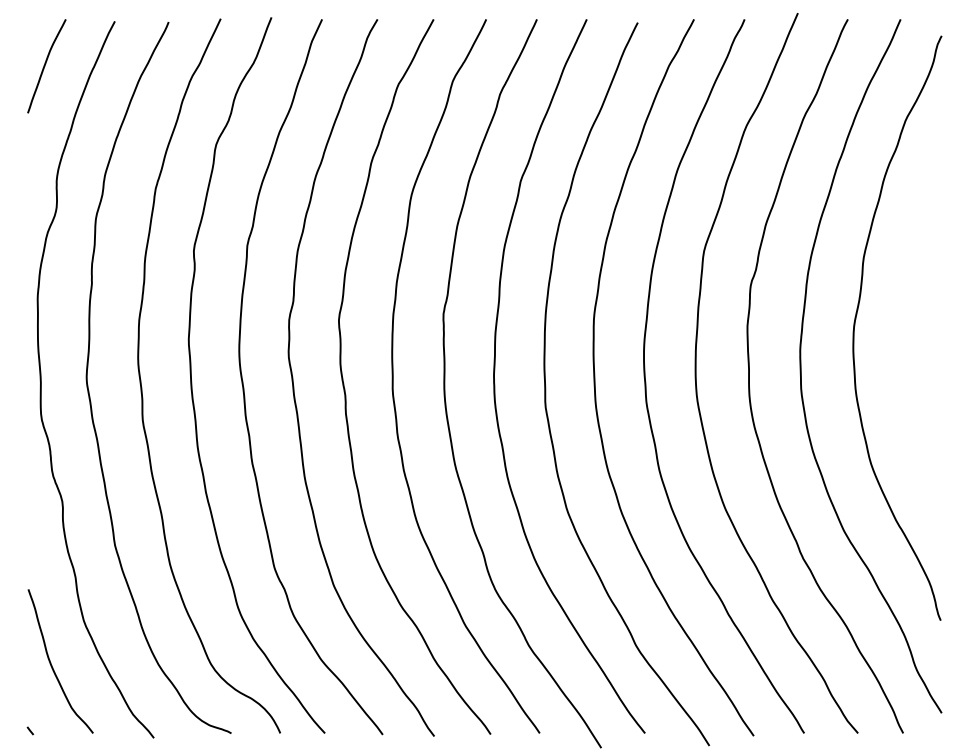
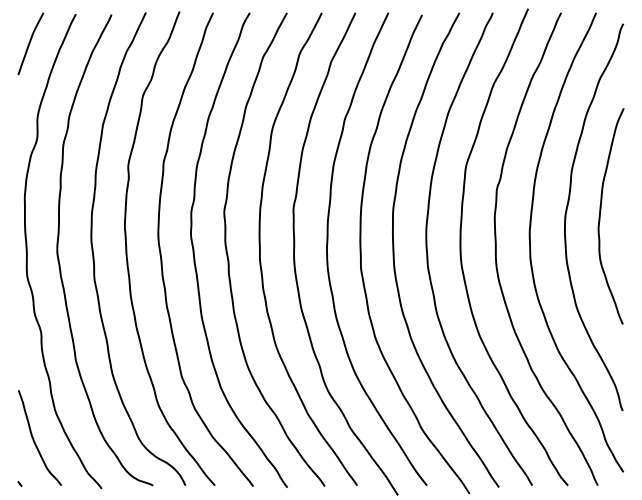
curve: (907, 326) -> (600, 216), added

